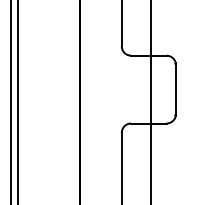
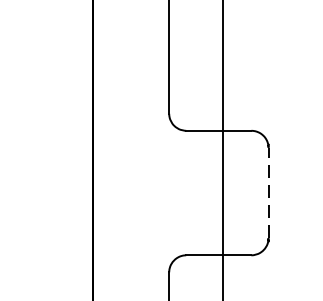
line: (175, 89) -> (267, 192), solid -> dashed

